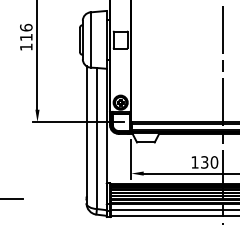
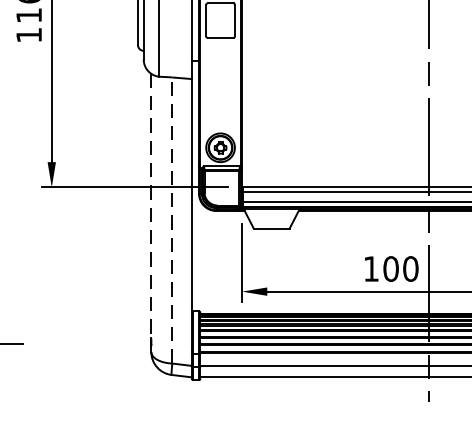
line: (86, 131) -> (151, 206), solid -> dashed
line: (96, 138) -> (171, 220), solid -> dashed
text: (204, 162) -> (390, 269), 130 -> 100

